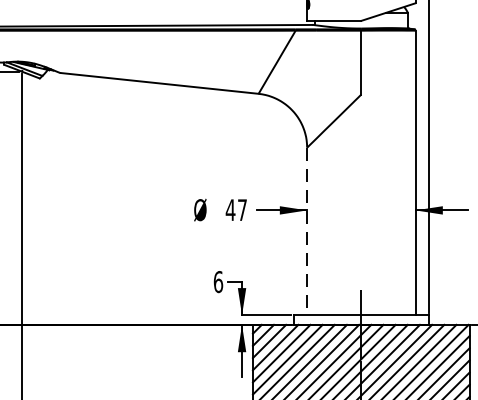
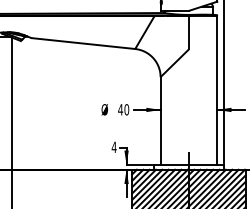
text: (241, 209) -> (126, 109), 47 -> 40
line: (306, 230) -> (160, 120), dashed -> solid
text: (216, 282) -> (113, 147), 6 -> 4

